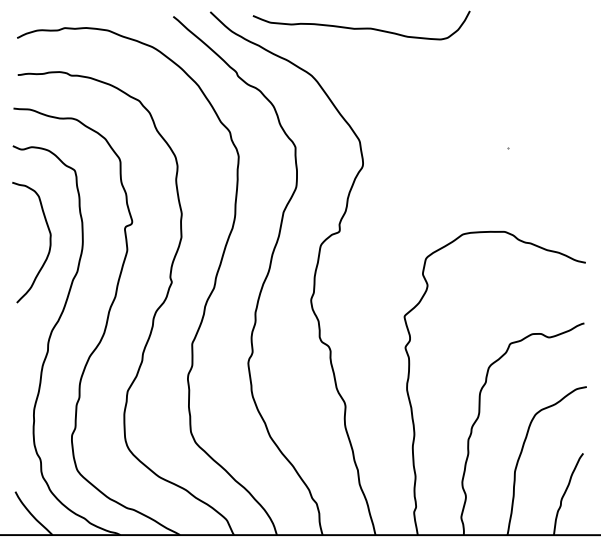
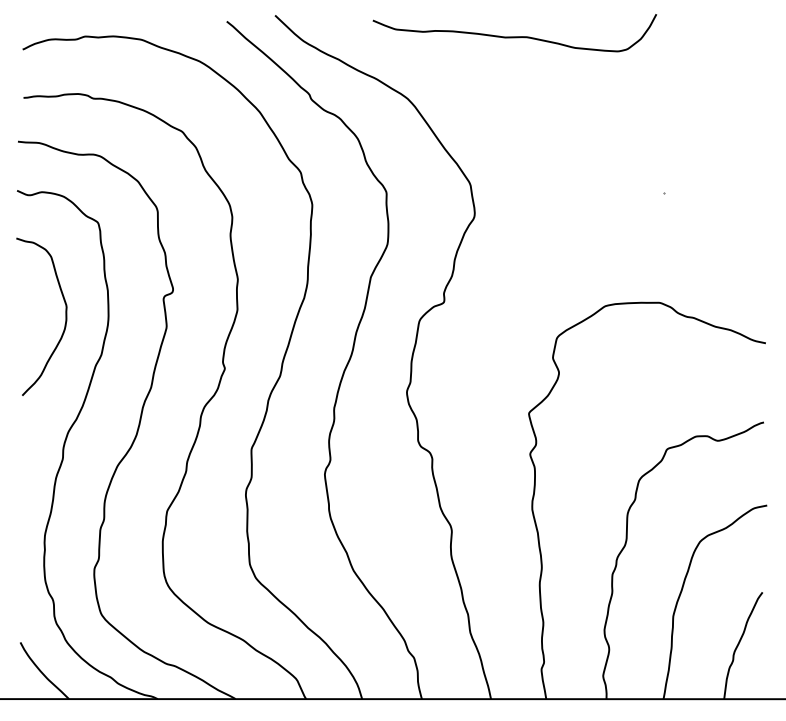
curve: (361, 28) -> (514, 36), moved

